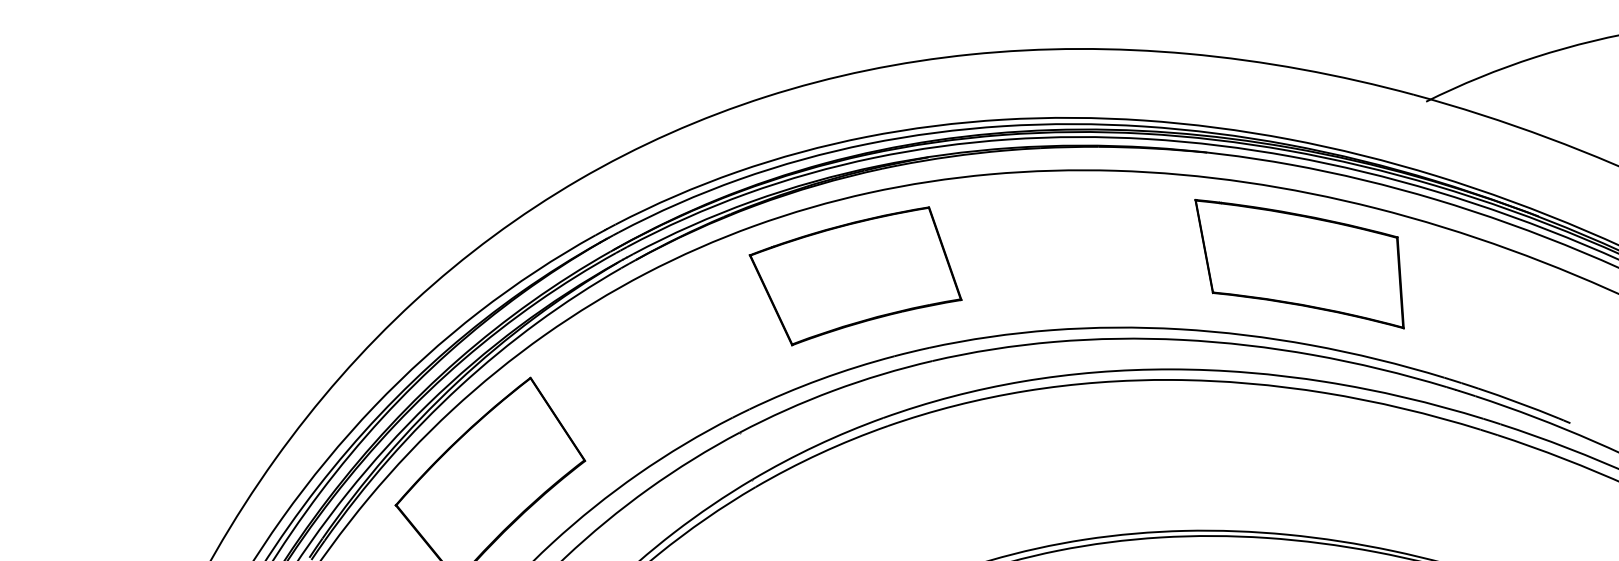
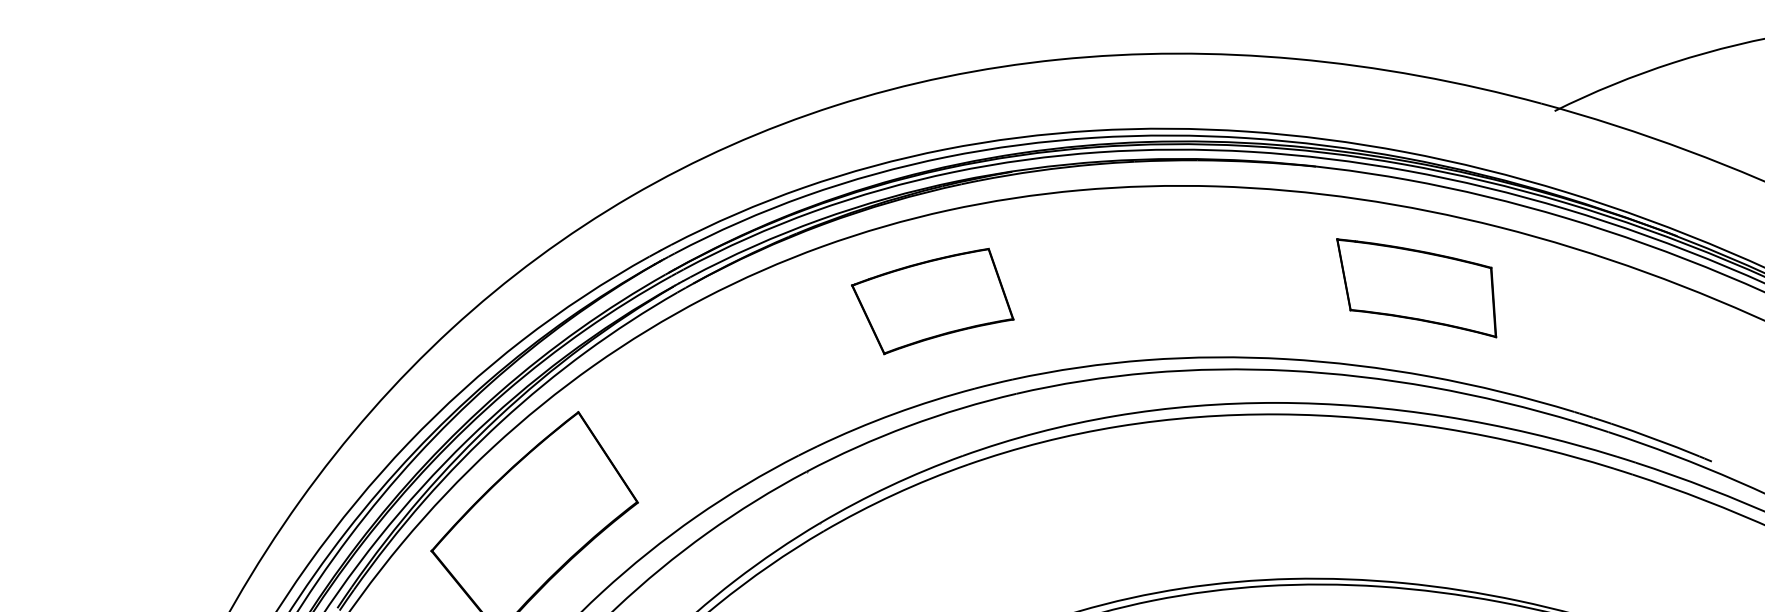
part: (1299, 264) -> (1416, 288), size x0.7
part: (855, 276) -> (932, 301), size x0.7

